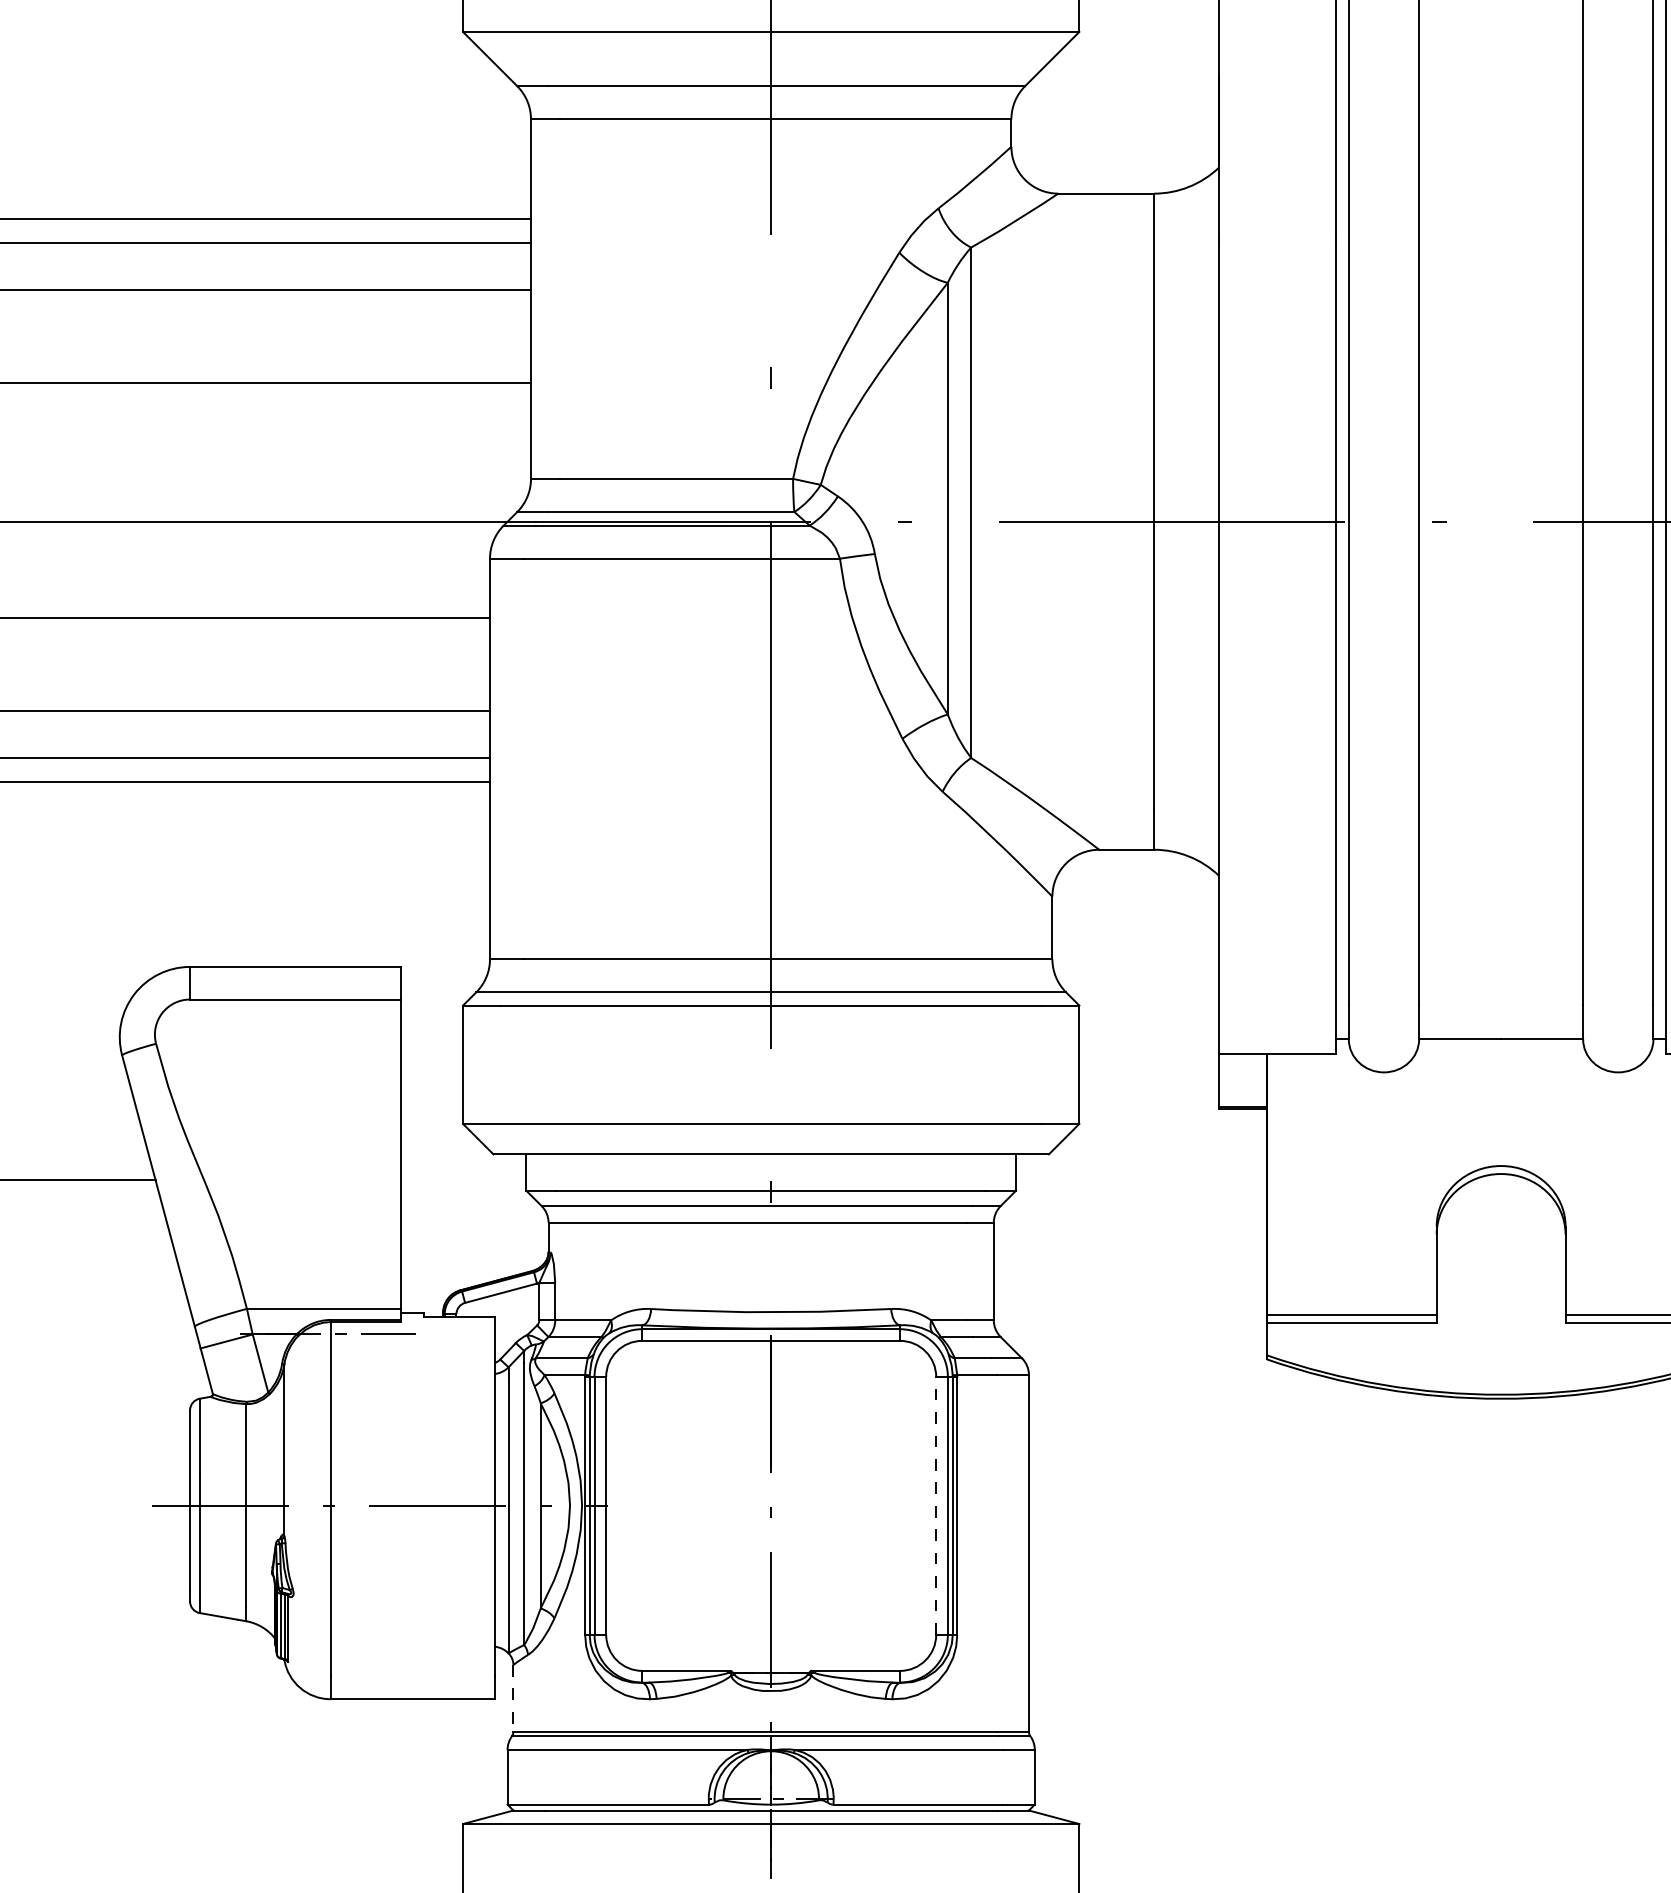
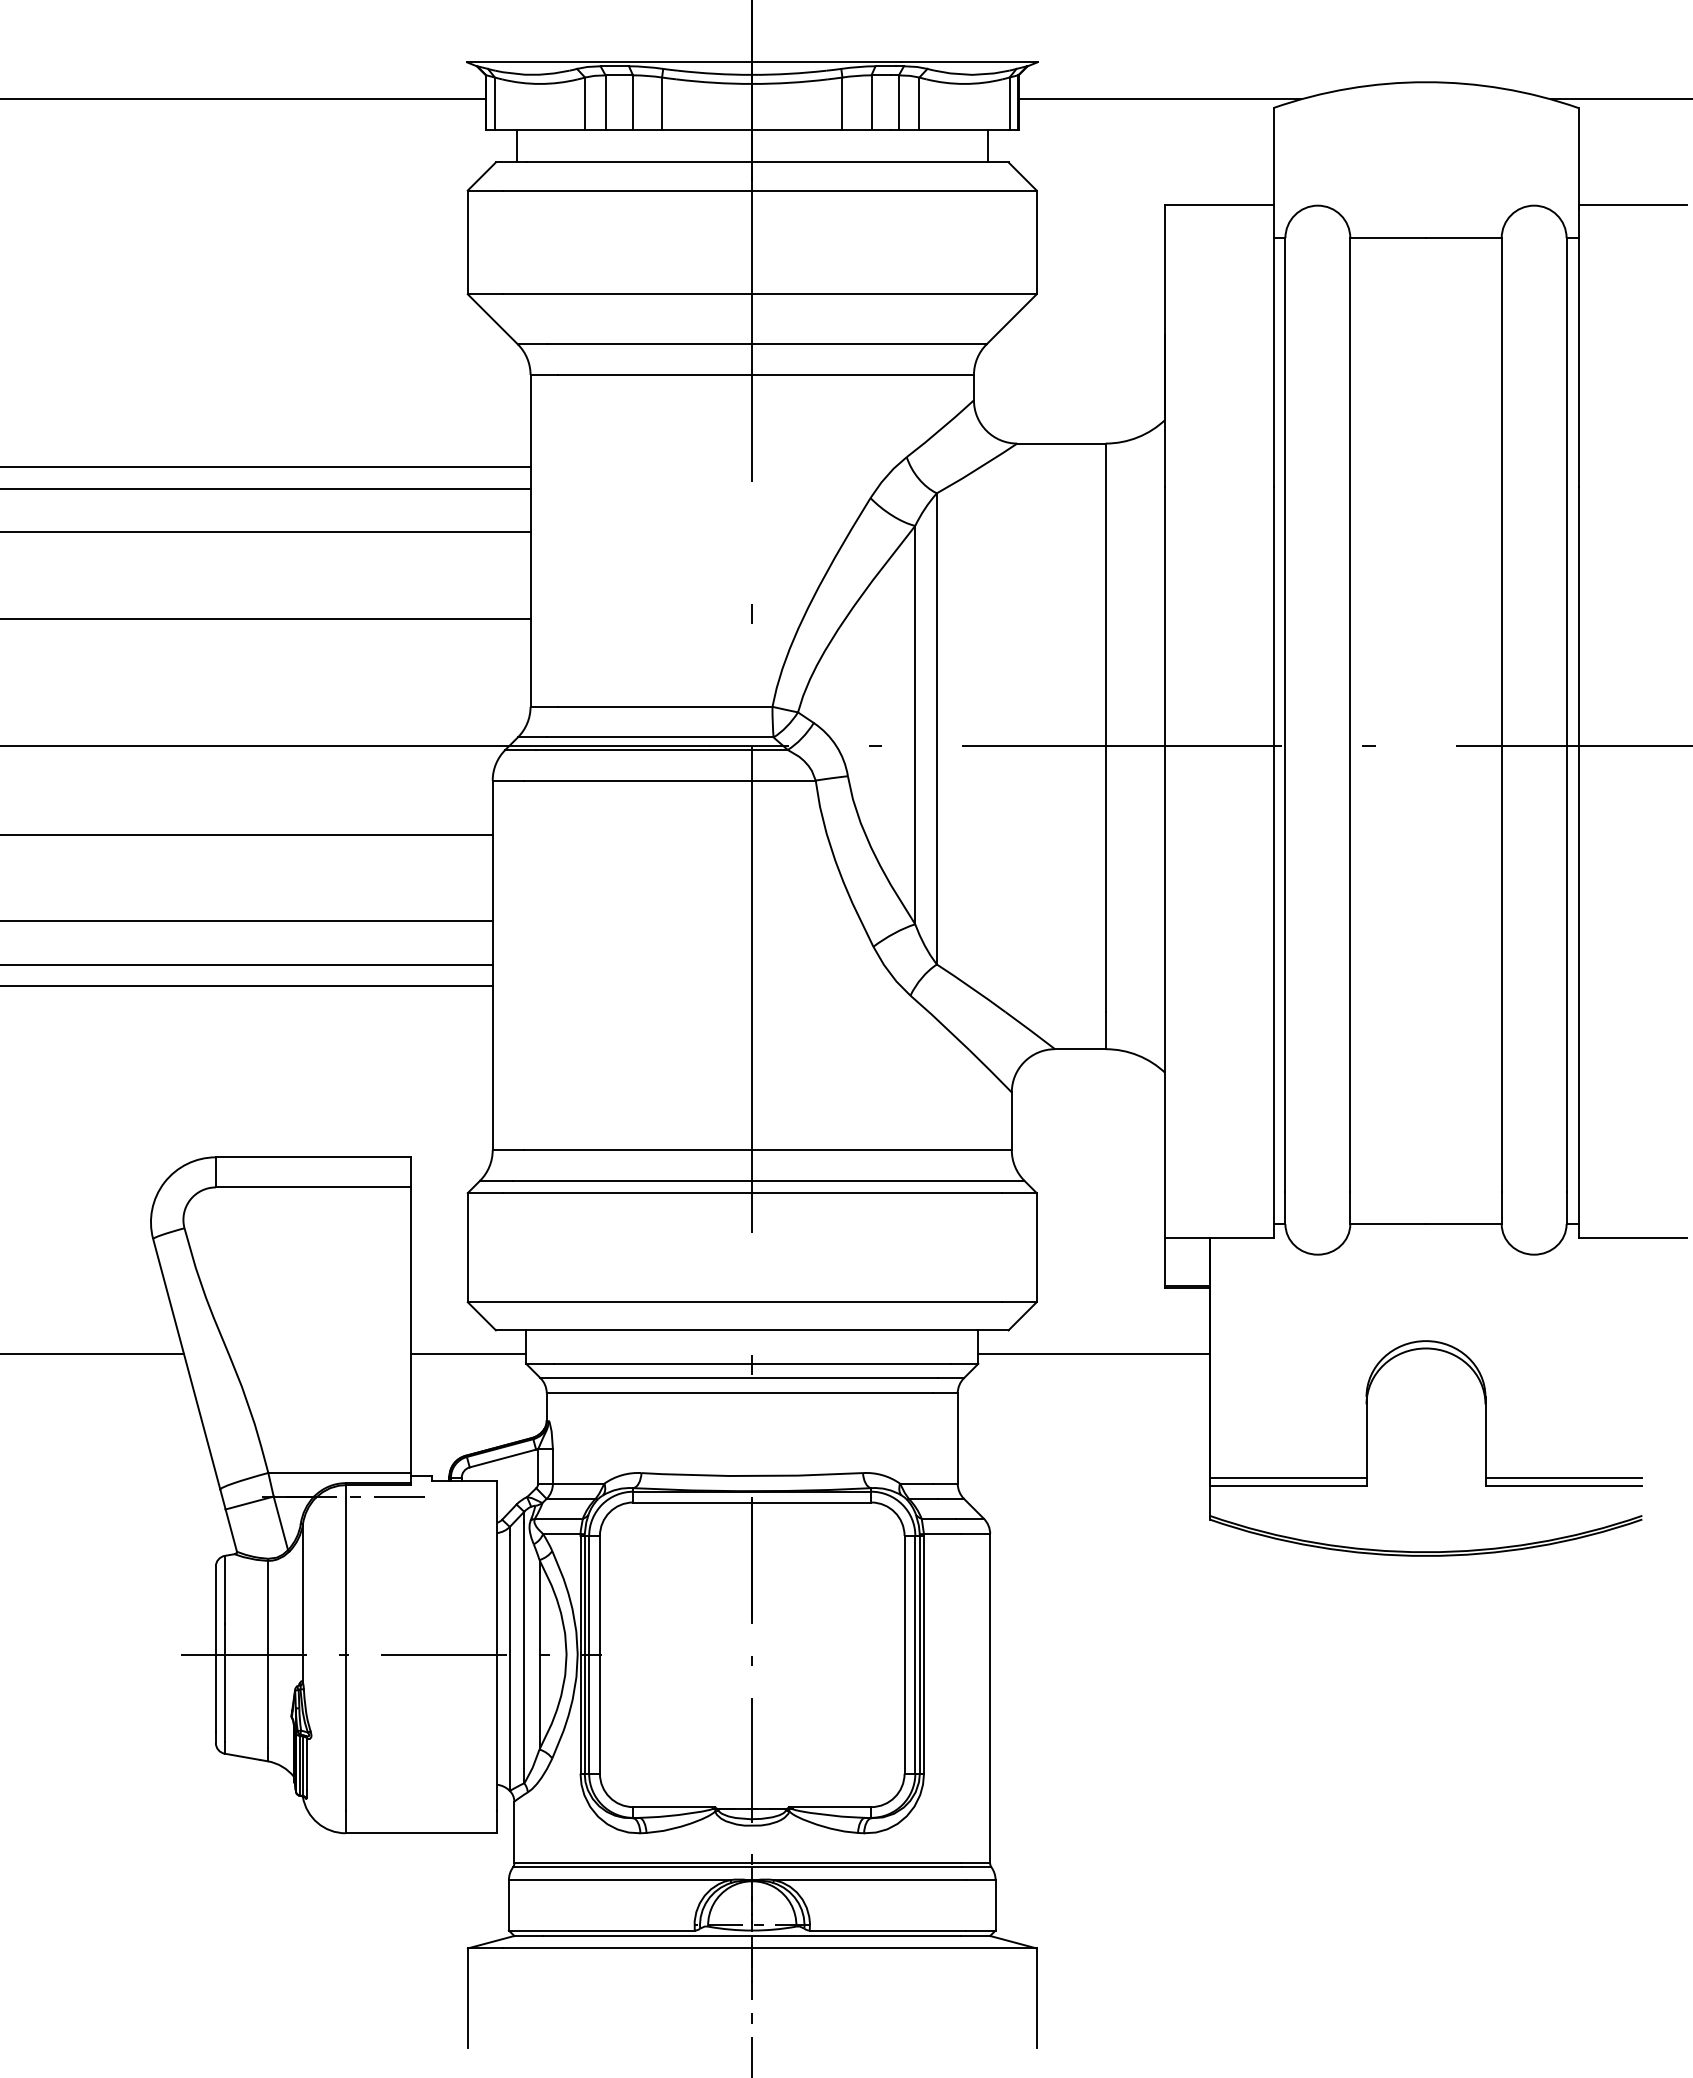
line: (463, 1179) -> (468, 1353), added
line: (1140, 1179) -> (1093, 1353), added
line: (936, 1505) -> (904, 1654), dashed -> solid
line: (513, 1698) -> (514, 1832), dashed -> solid

